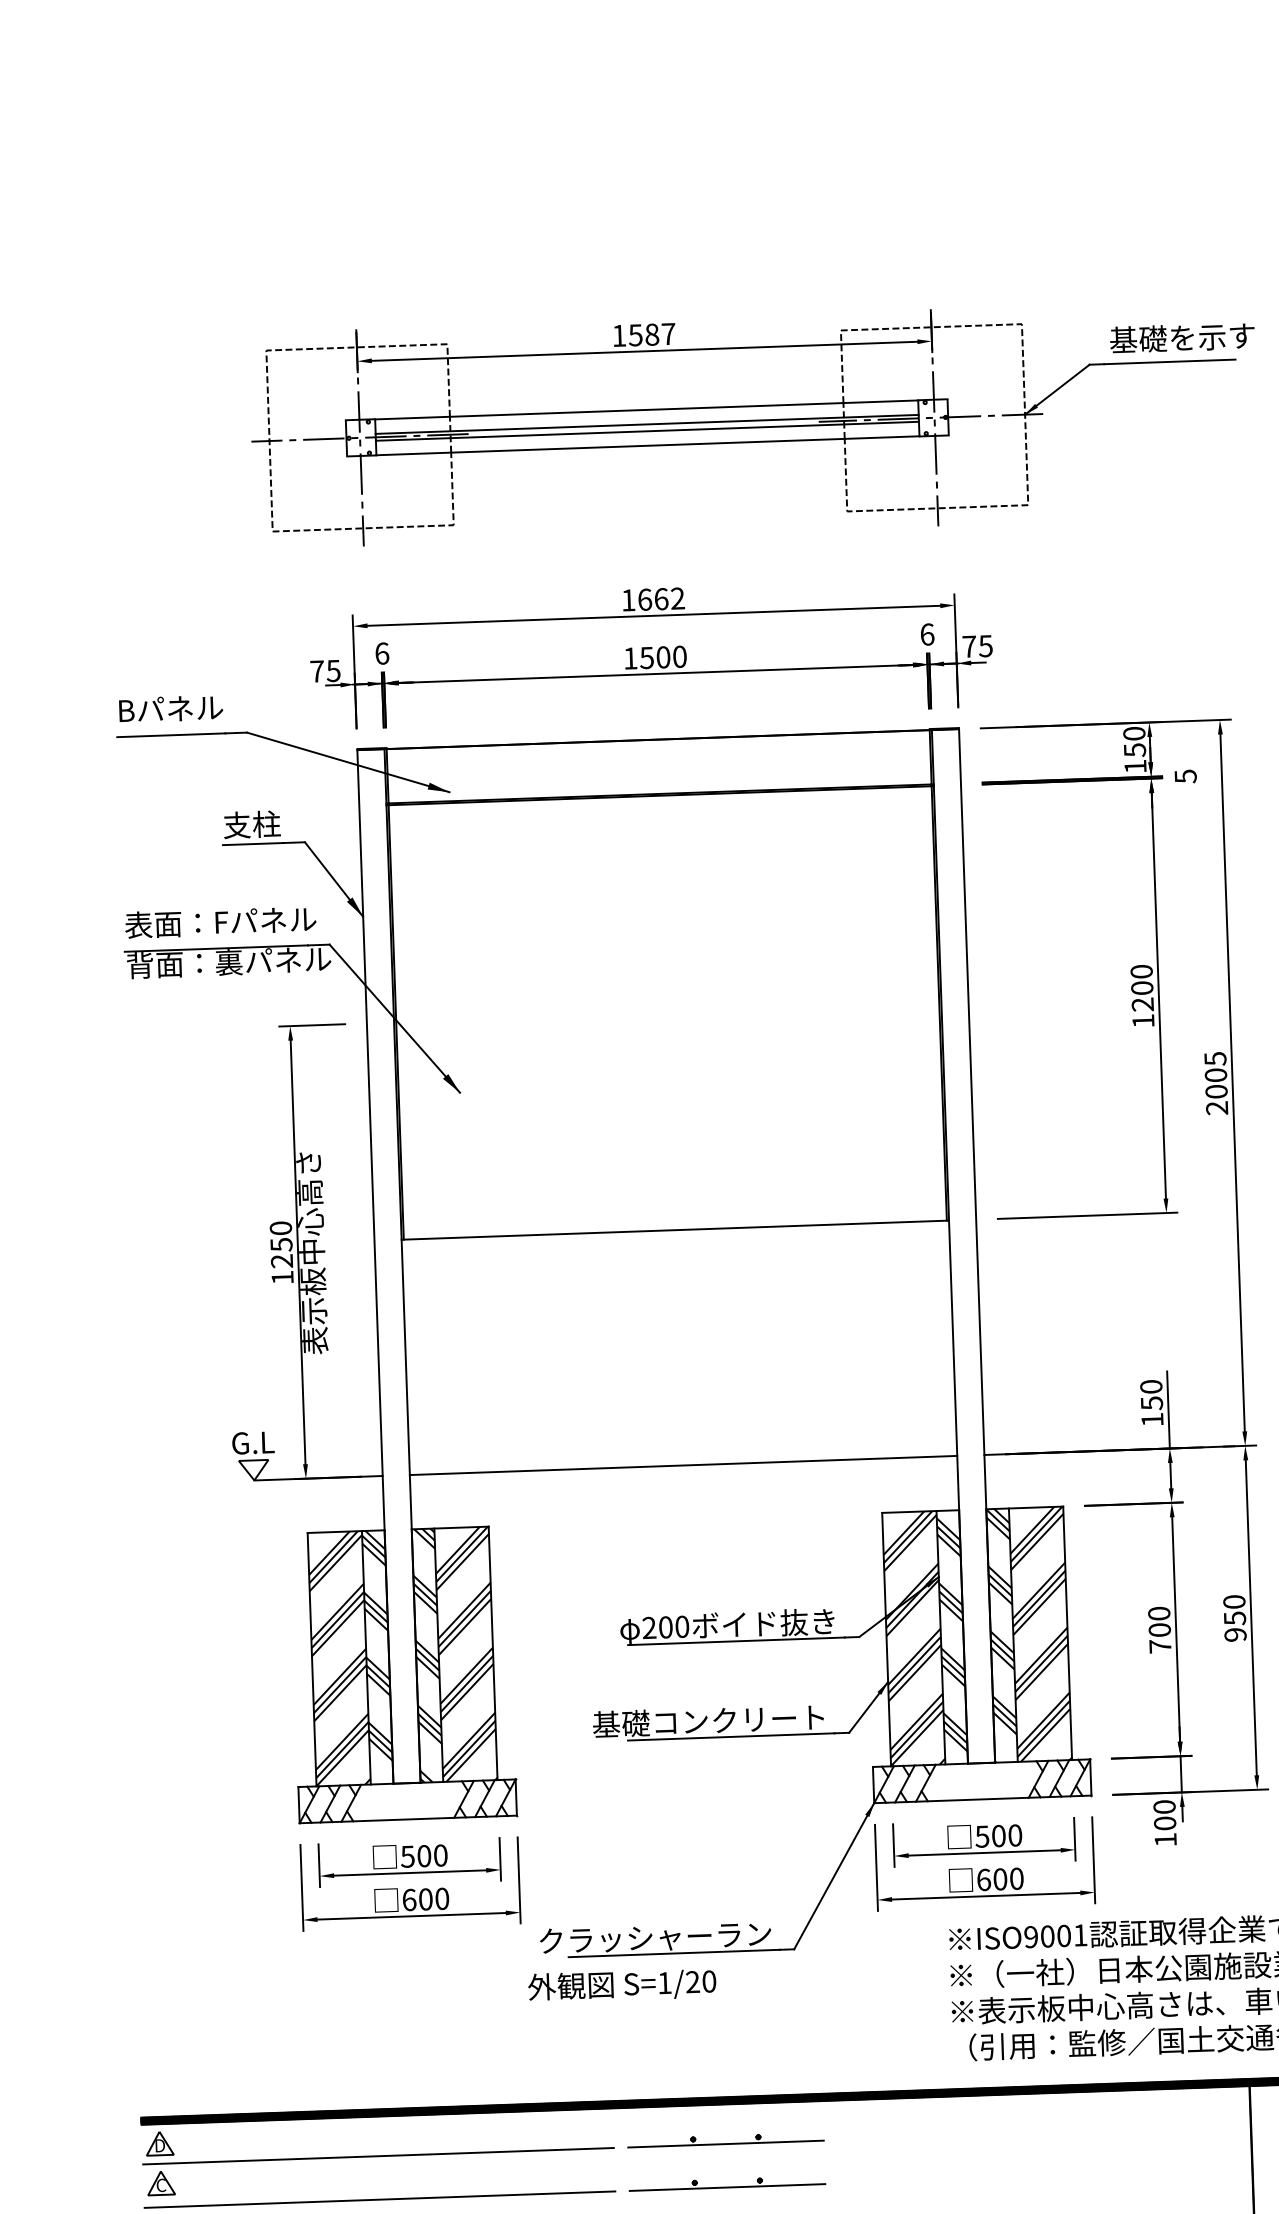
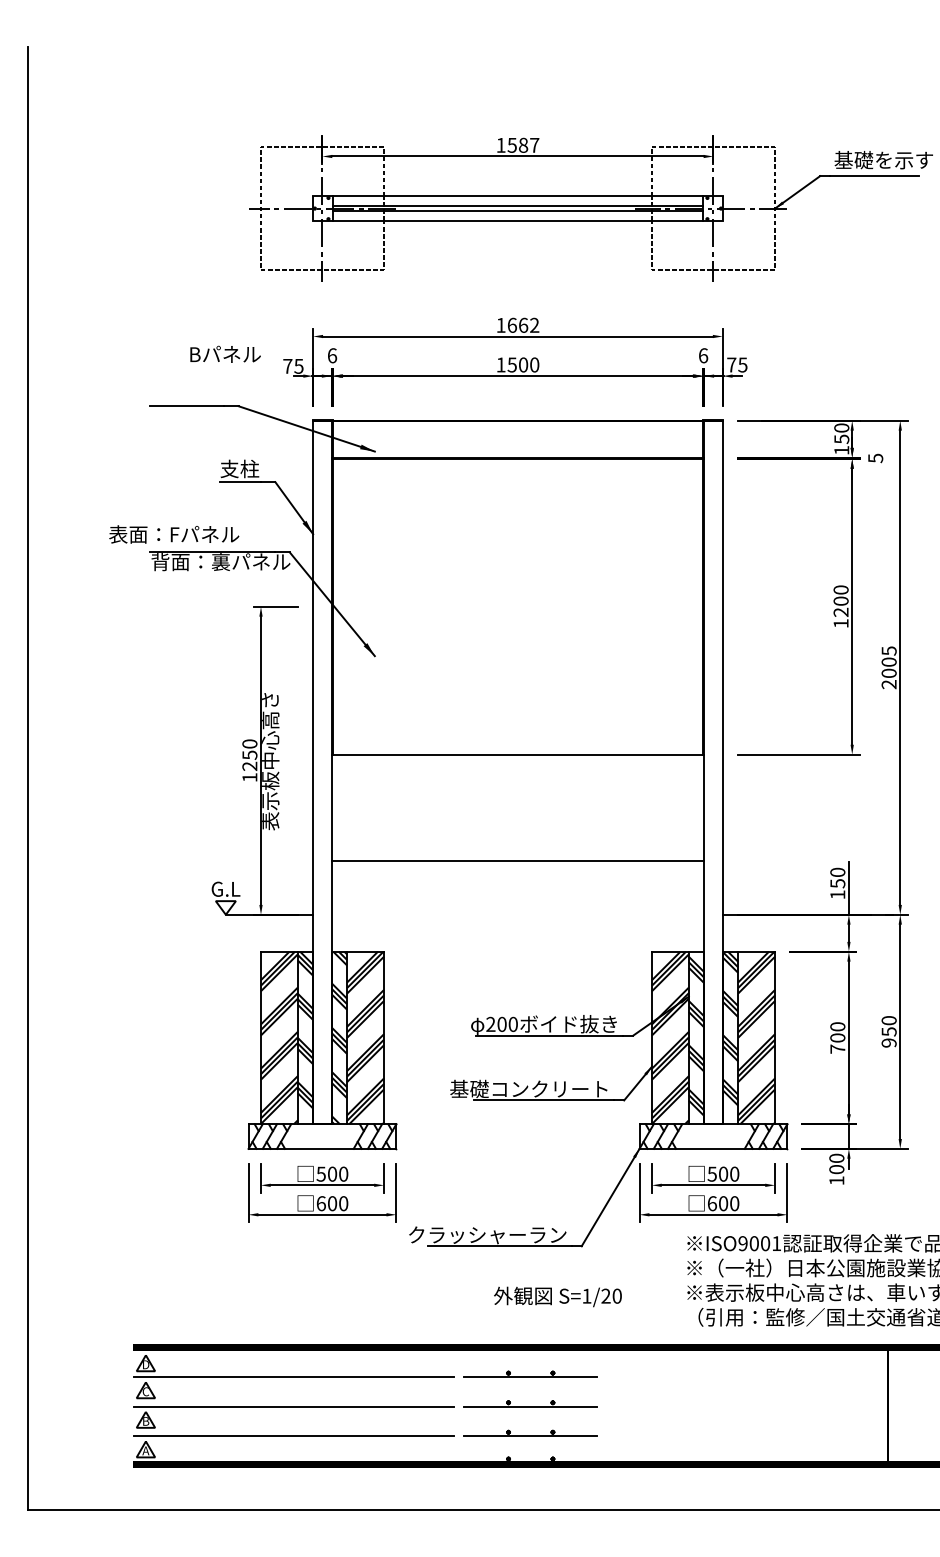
text: (170, 707) -> (225, 353), moved
text: (221, 922) -> (174, 534), moved
line: (682, 1465) -> (517, 860), moved
text: (621, 1985) -> (557, 1296), moved

